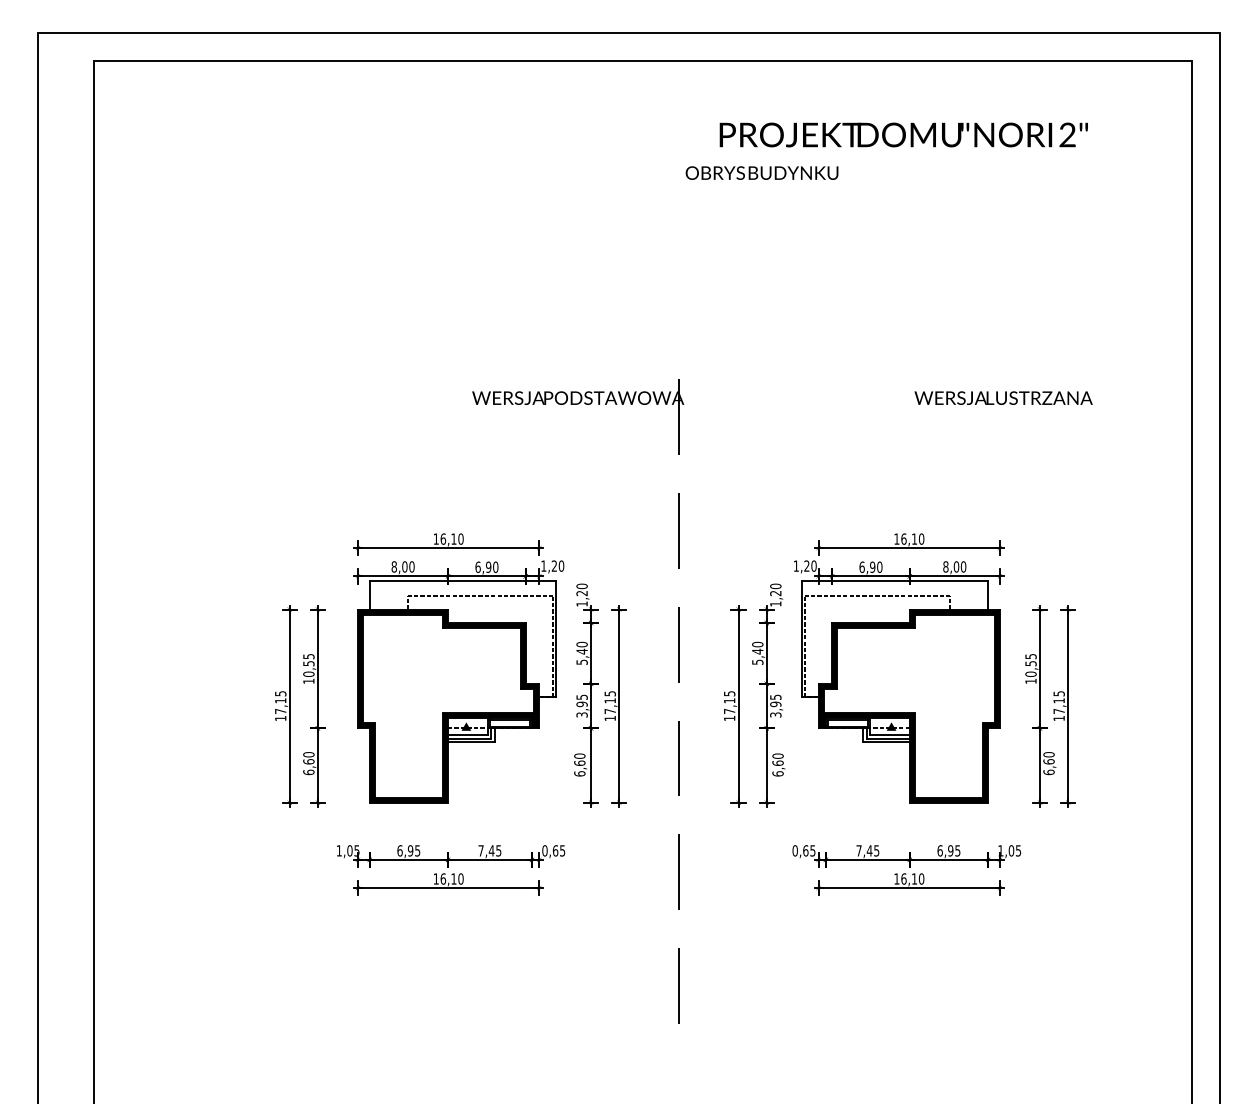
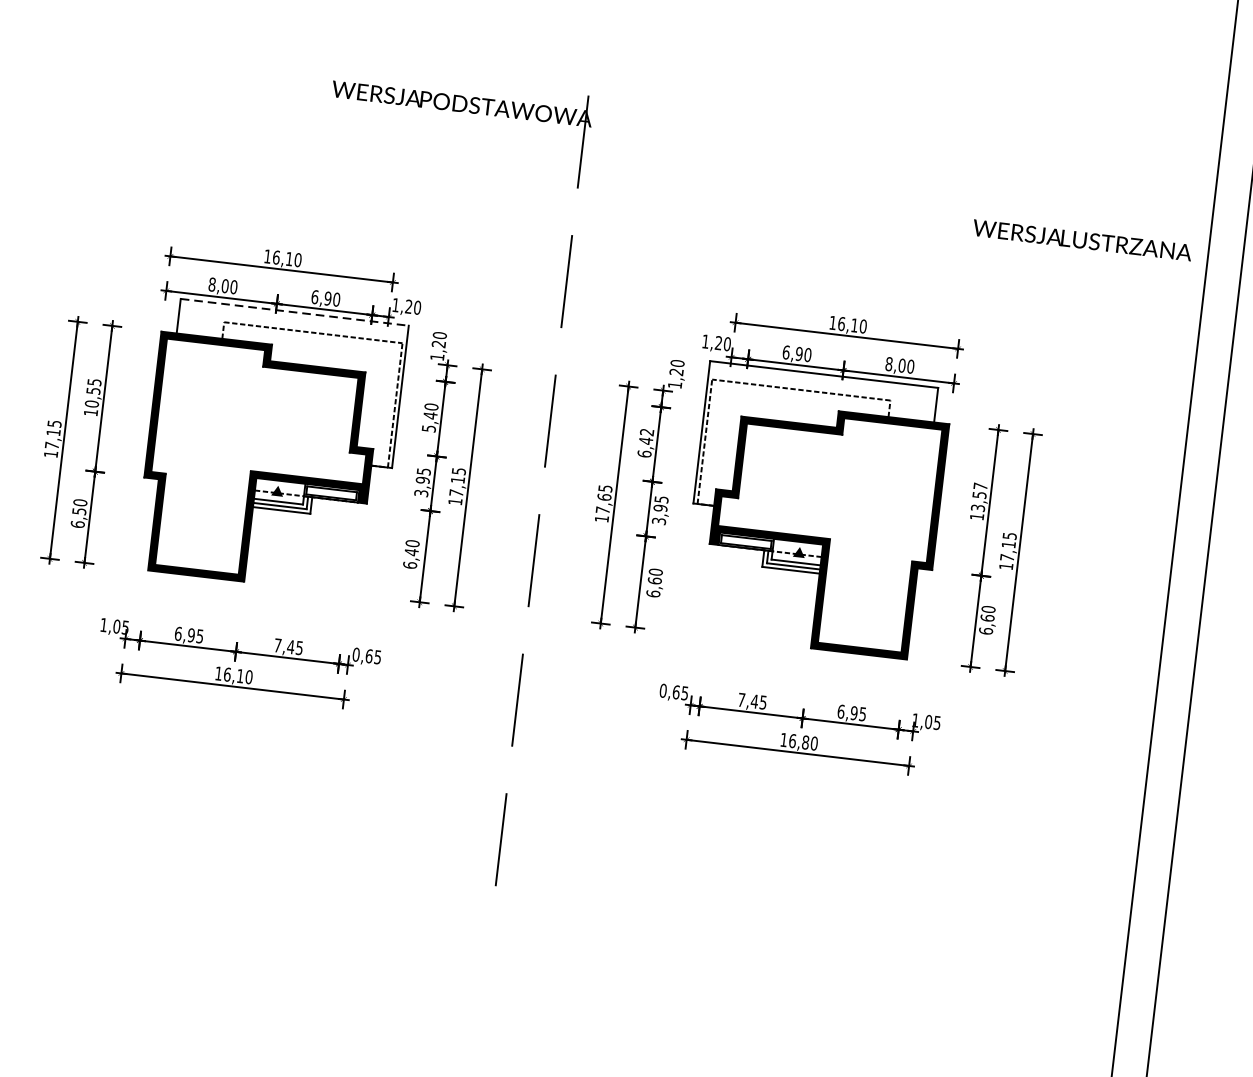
text: (1003, 397) -> (1082, 239), moved
line: (463, 581) -> (295, 312), solid -> dashed
text: (757, 652) -> (645, 441), 5,40 -> 6,42
text: (1030, 665) -> (978, 497), 10,55 -> 13,57
text: (729, 700) -> (604, 496), 17,15 -> 17,65
text: (308, 761) -> (78, 511), 6,60 -> 6,50
text: (579, 763) -> (411, 552), 6,60 -> 6,40
text: (914, 878) -> (805, 741), 16,10 -> 16,80

